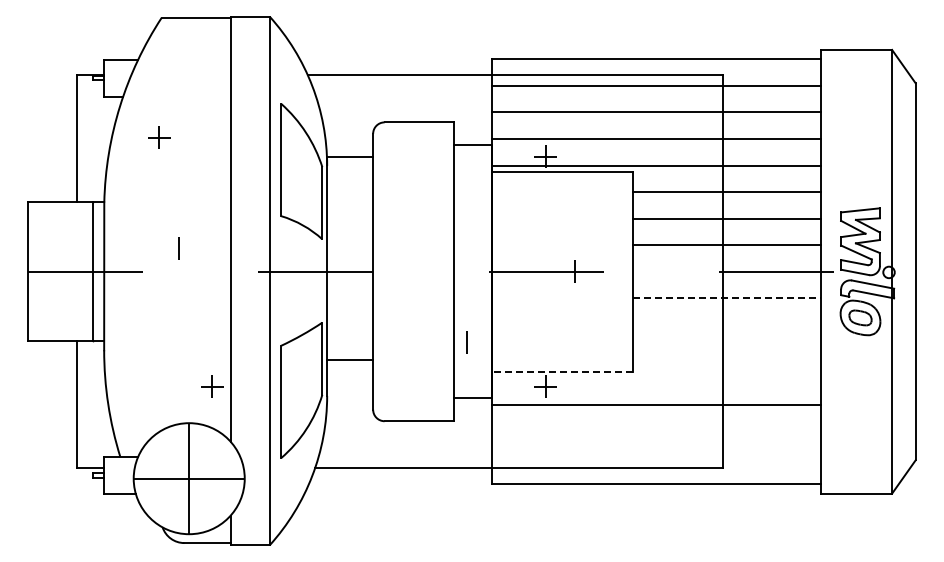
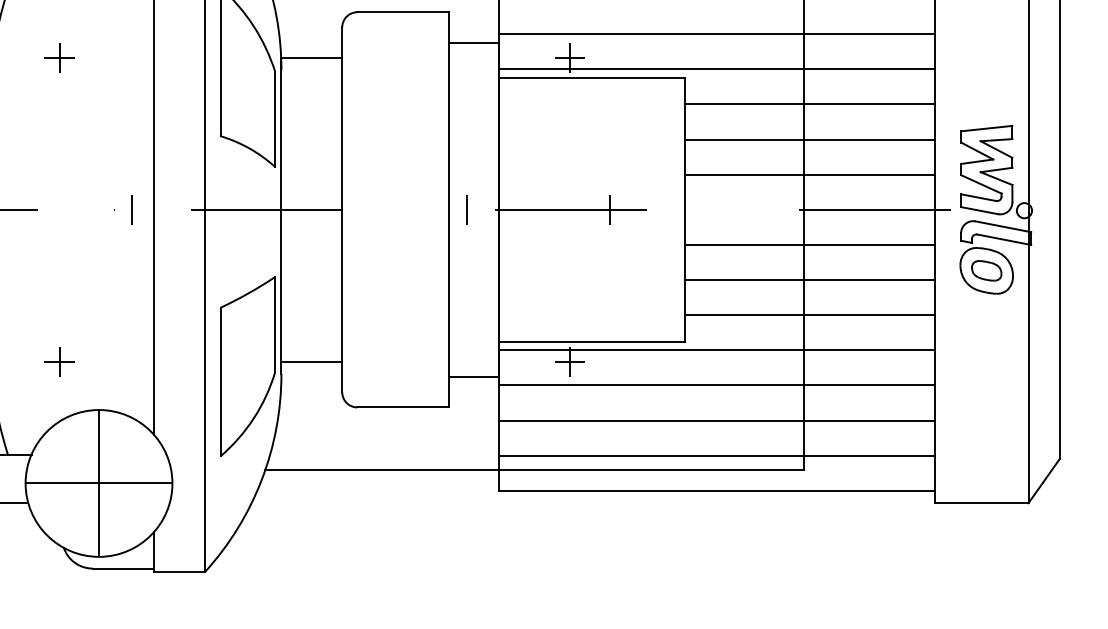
part: (159, 137) -> (59, 57), moved
line: (178, 248) -> (132, 209), moved
line: (727, 298) -> (810, 245), dashed -> solid
line: (726, 324) -> (809, 279), added
line: (466, 342) -> (465, 209), moved
line: (726, 351) -> (809, 315), added
line: (350, 359) -> (312, 361), moved
line: (562, 371) -> (592, 341), dashed -> solid
line: (656, 378) -> (716, 350), added
part: (212, 386) -> (59, 361), moved
line: (656, 431) -> (716, 421), added
line: (656, 457) -> (716, 455), added

